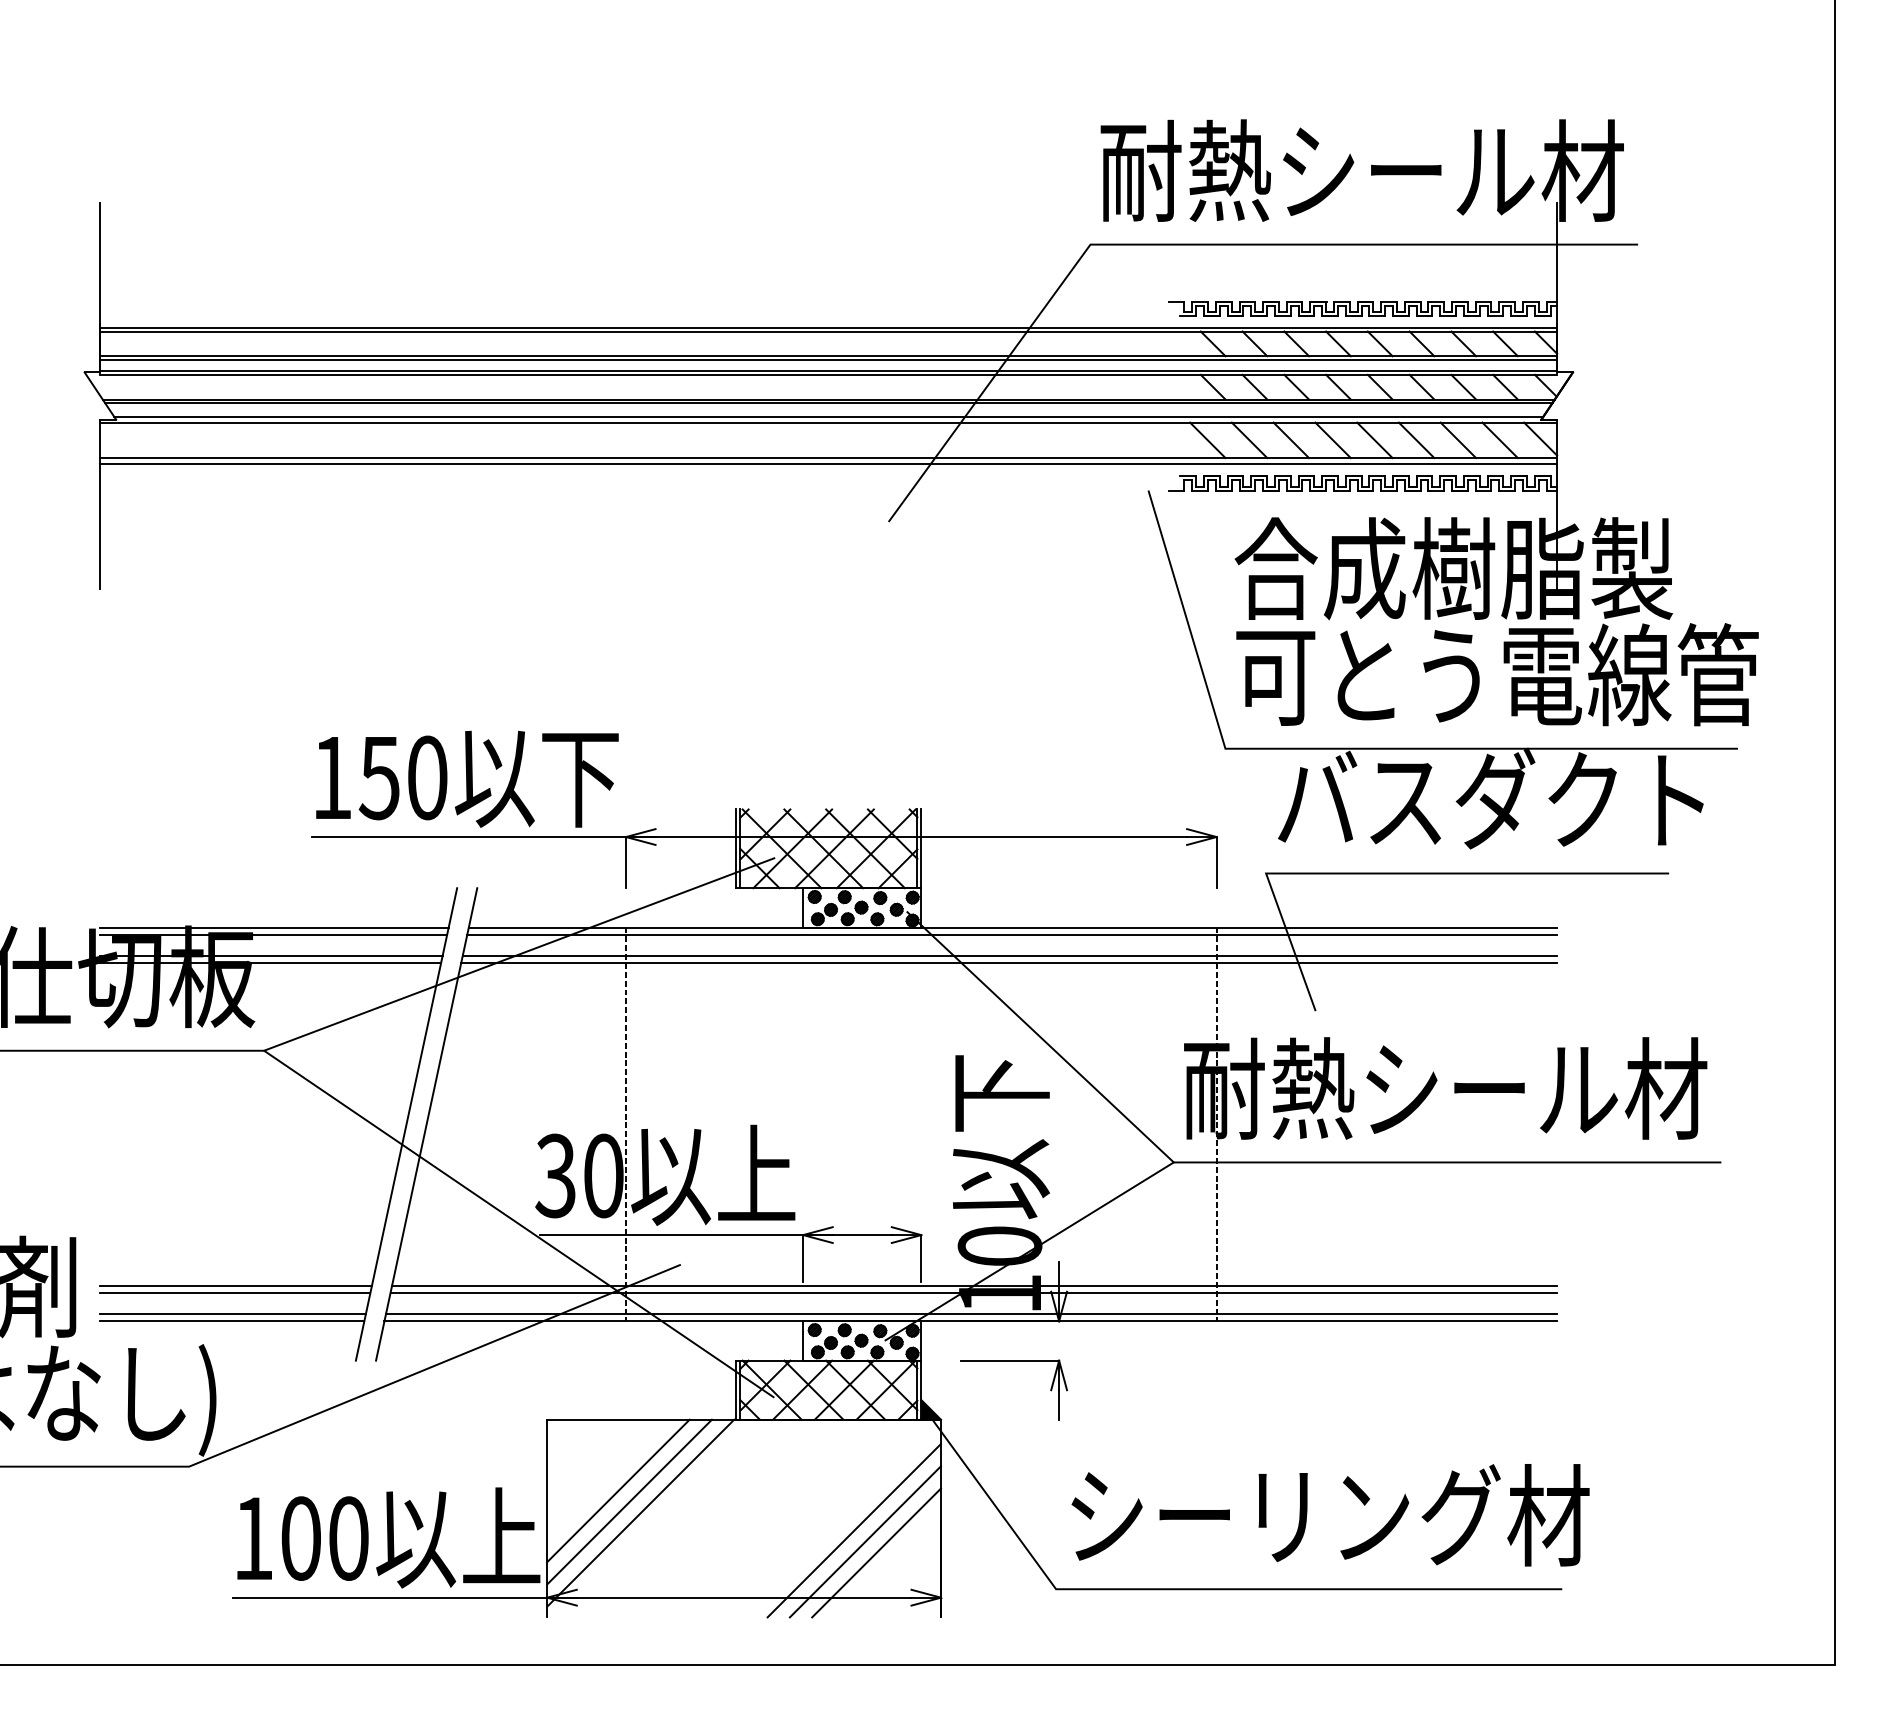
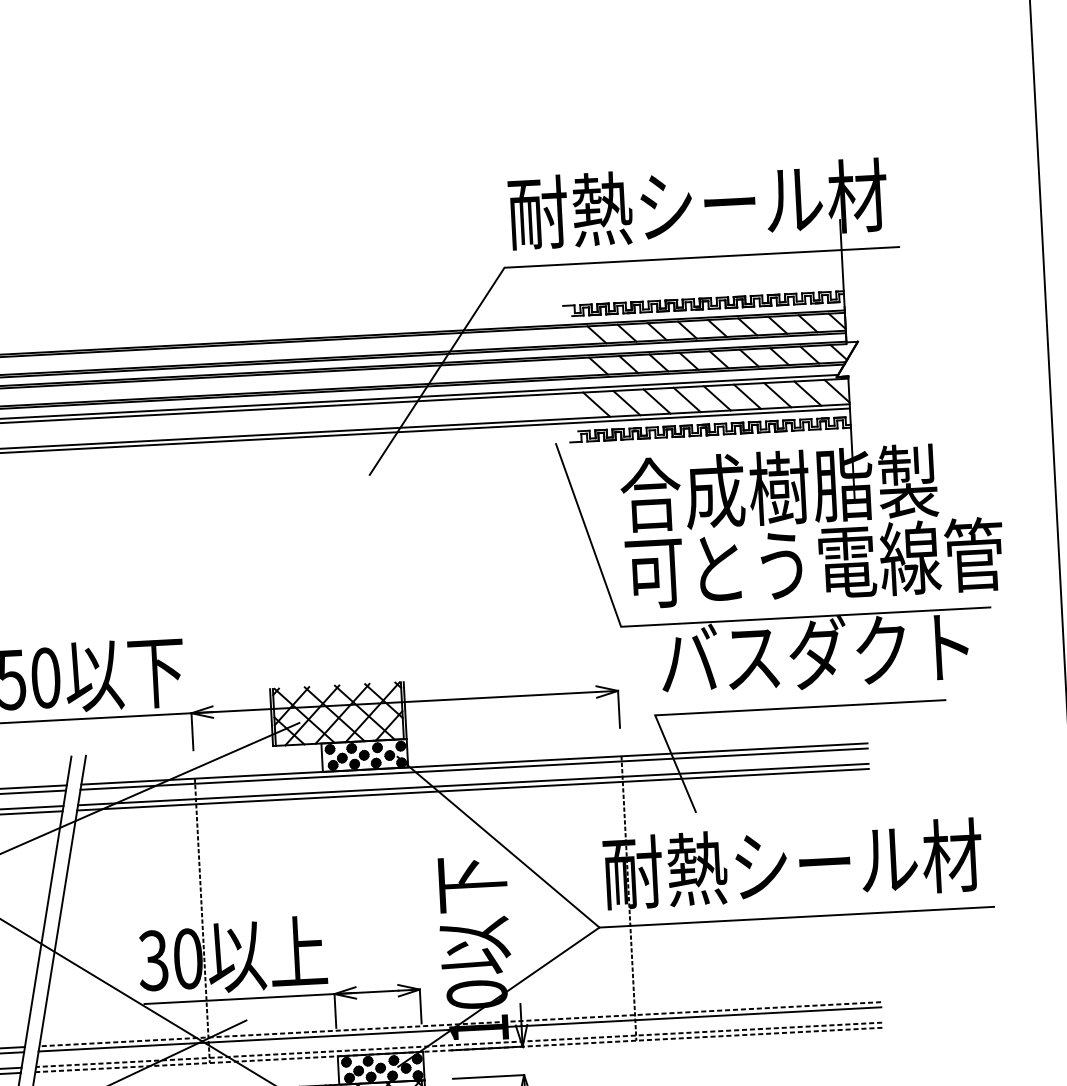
line: (974, 1285) -> (460, 1023), solid -> dashed
line: (971, 1314) -> (459, 1045), solid -> dashed
line: (970, 1321) -> (458, 1050), solid -> dashed

